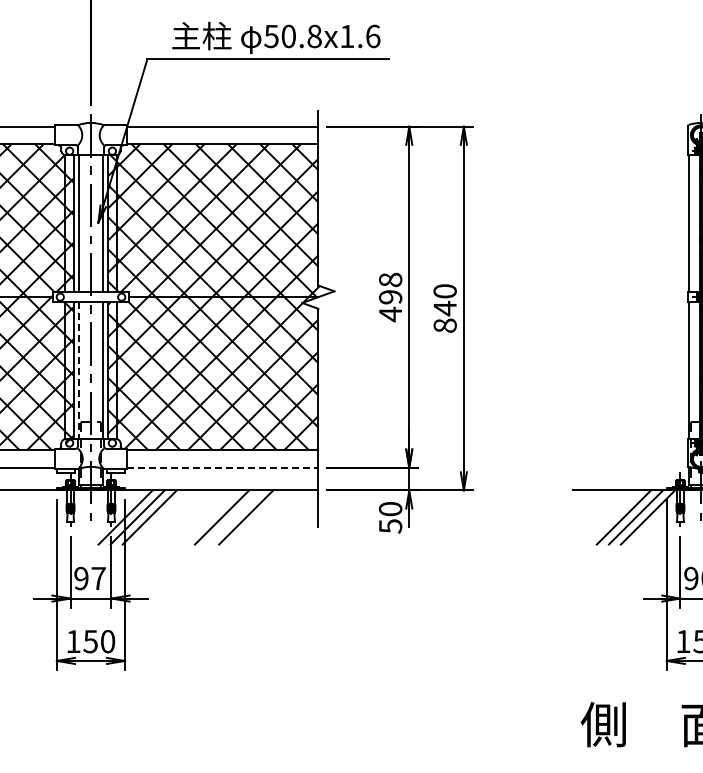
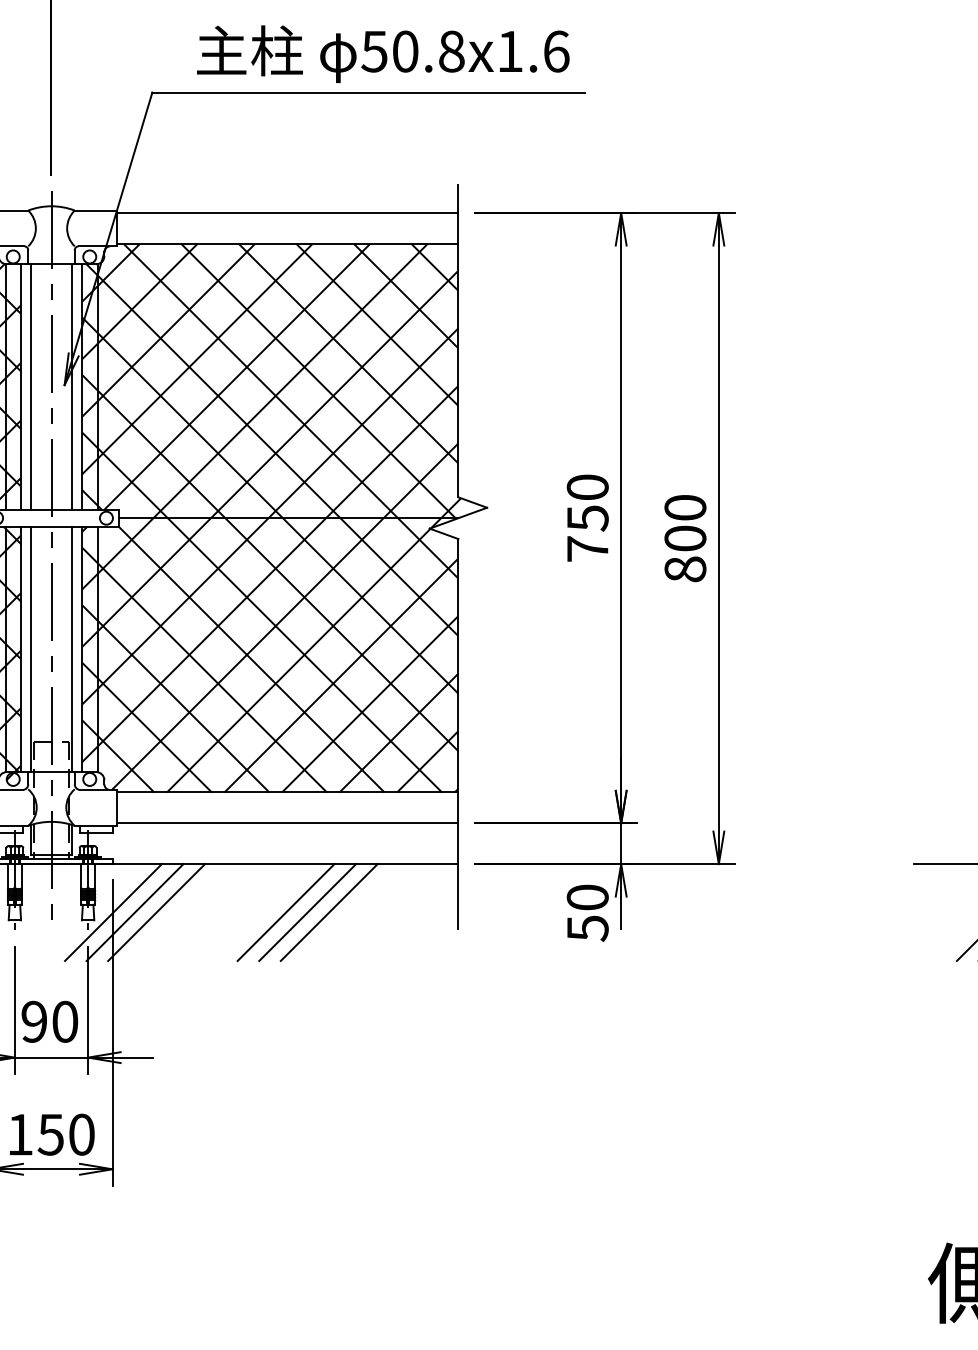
text: (390, 297) -> (587, 518), 498 -> 750
text: (444, 308) -> (684, 538), 840 -> 800
line: (79, 370) -> (30, 649), dashed -> solid
line: (223, 467) -> (288, 823), dashed -> solid
line: (234, 517) -> (308, 912), added
text: (98, 578) -> (64, 1021), 97 -> 90

